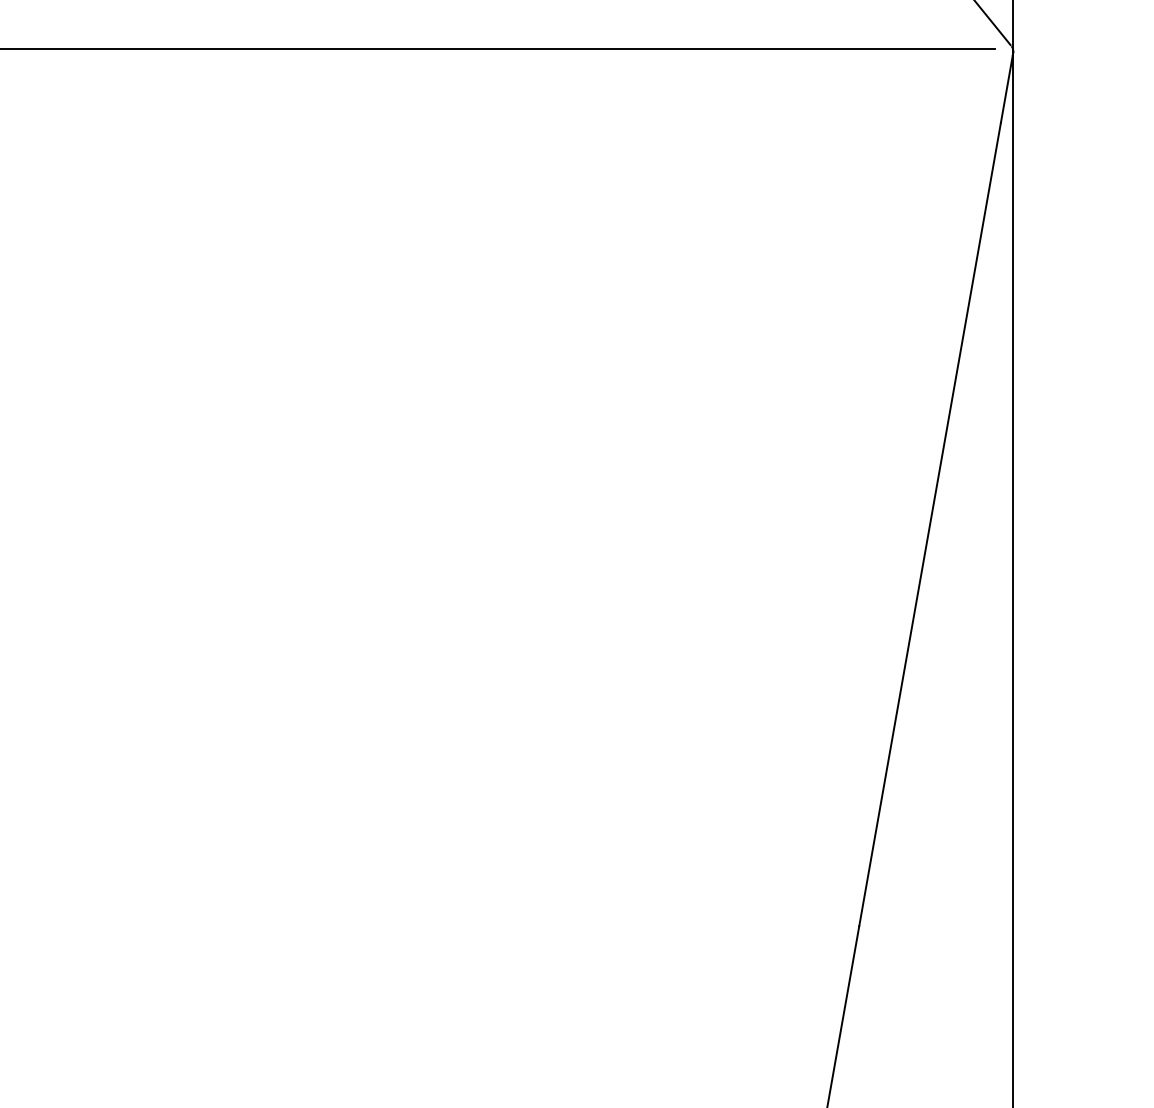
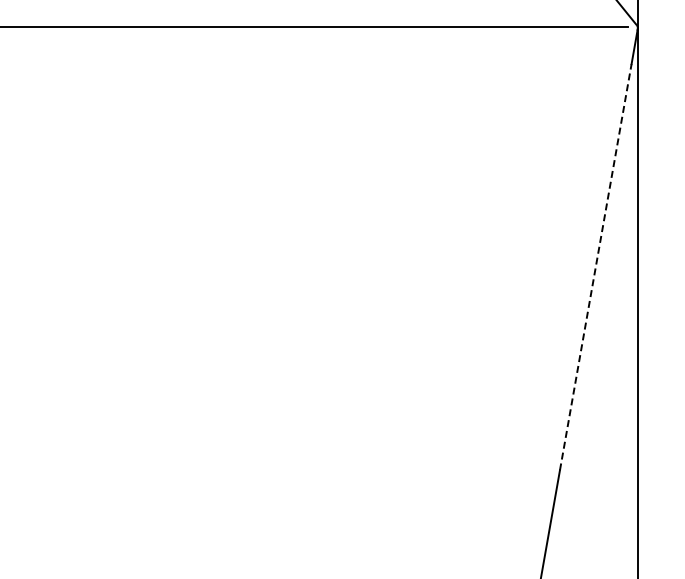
line: (929, 523) -> (595, 266), solid -> dashed

